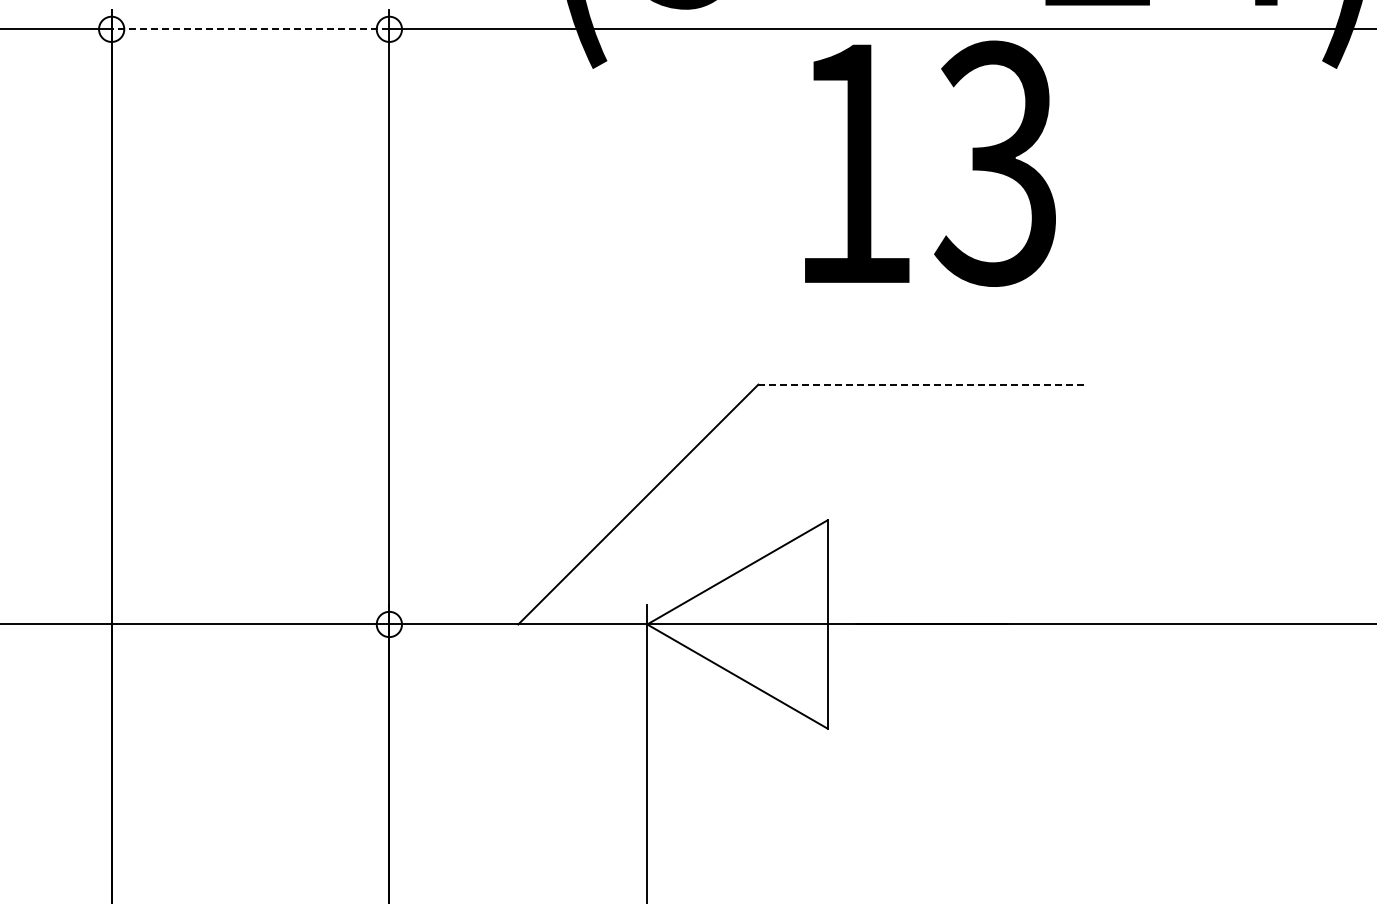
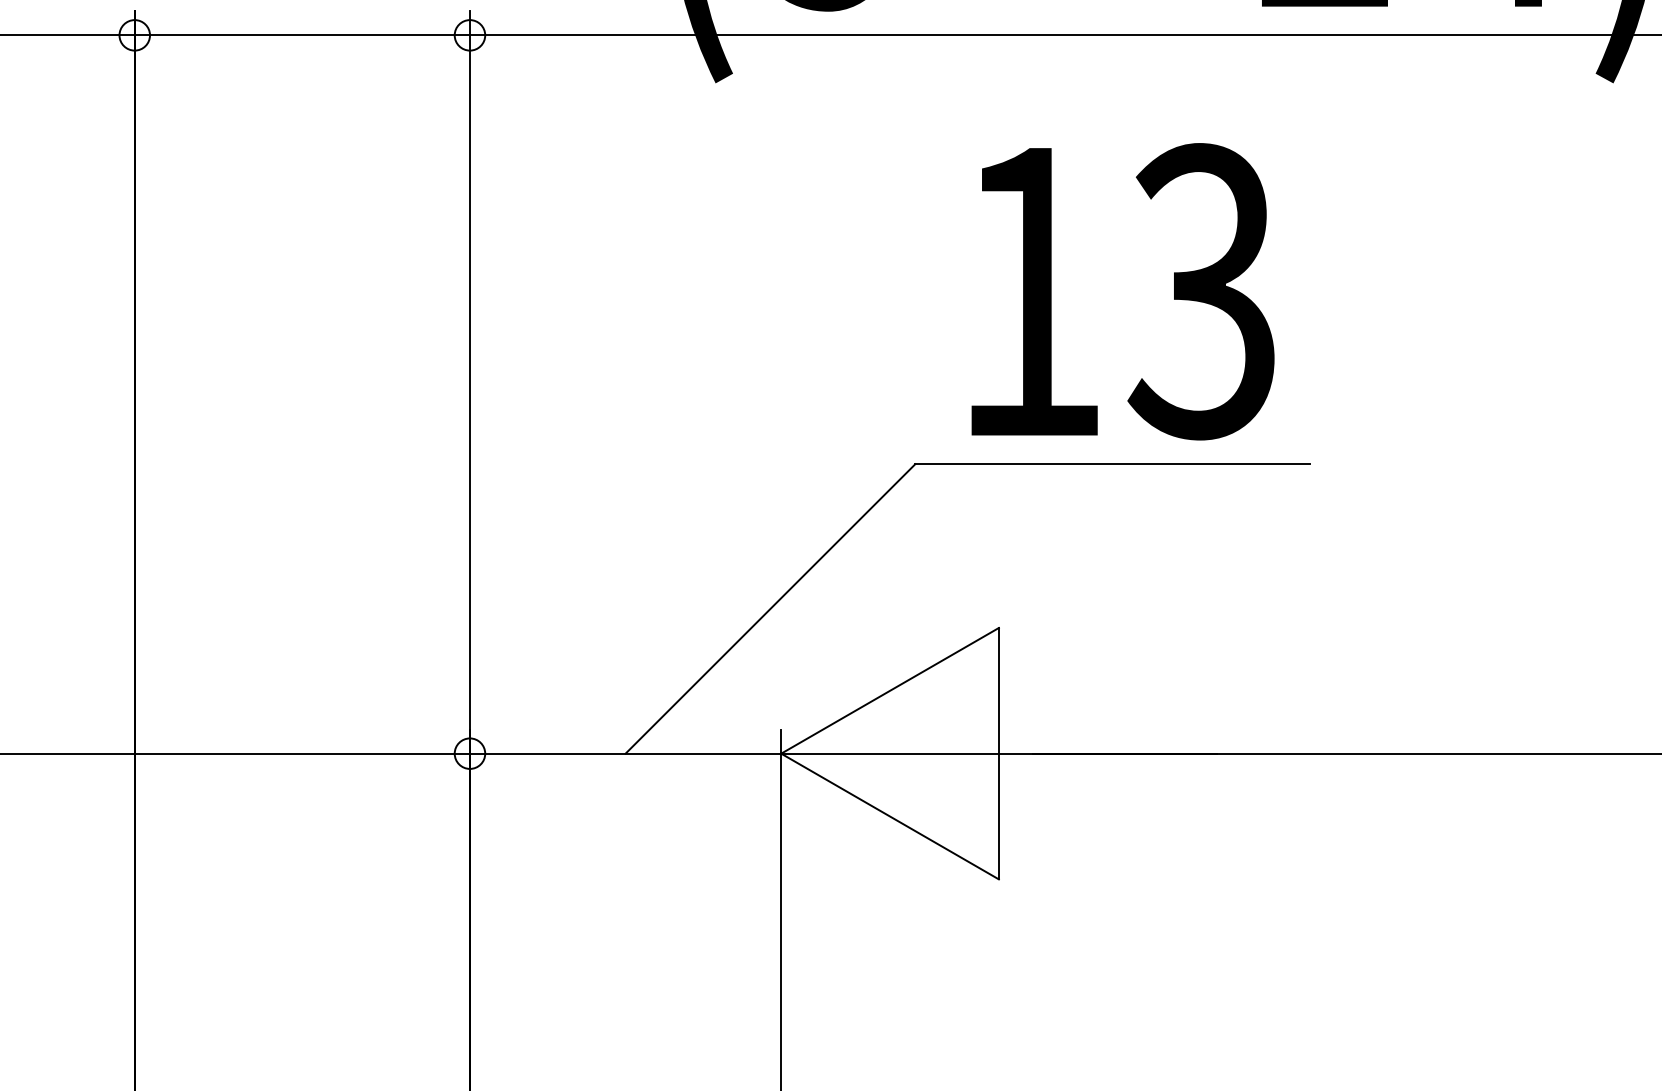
line: (250, 29) -> (302, 35), dashed -> solid
text: (930, 163) -> (1123, 291), moved
line: (922, 384) -> (1113, 464), dashed -> solid

